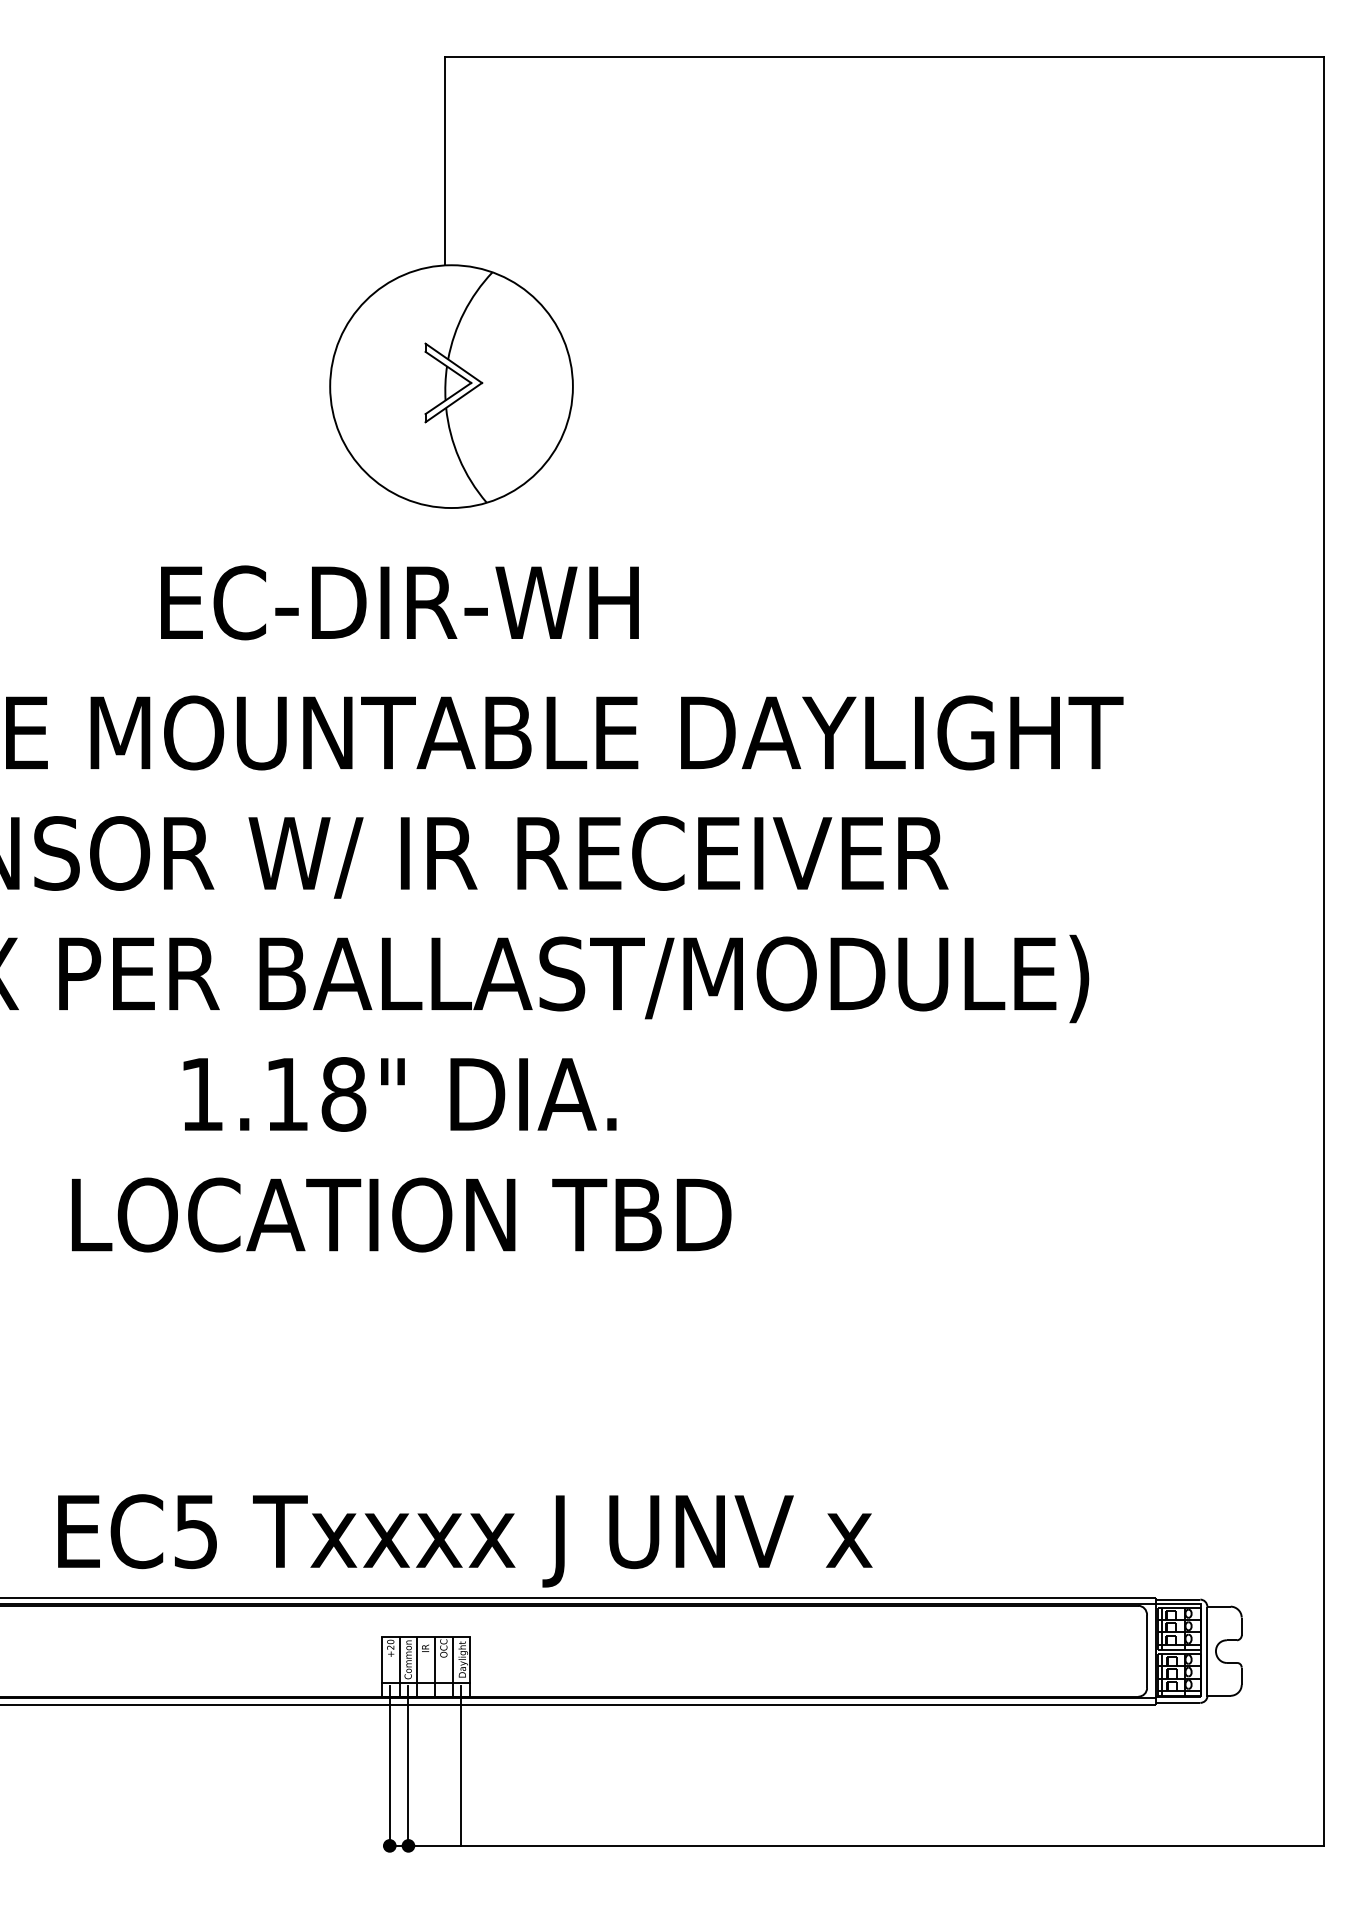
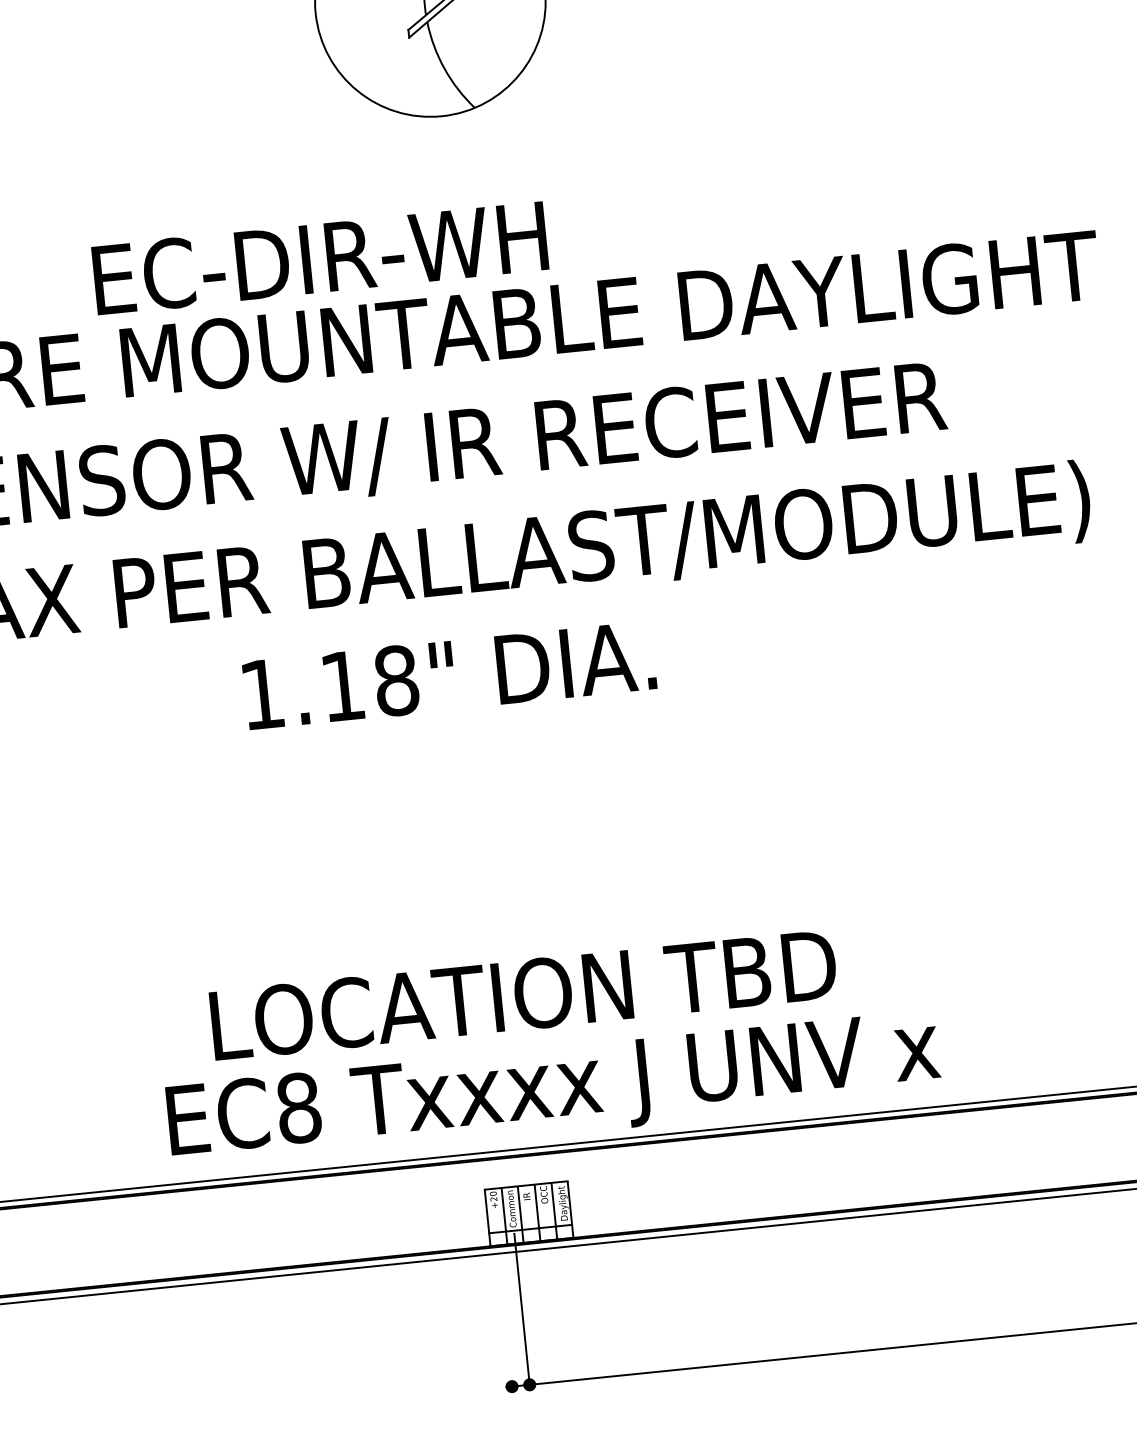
text: (399, 602) -> (319, 258), moved
text: (401, 1214) -> (523, 994), moved
text: (196, 1531) -> (299, 1108), EC5 -> EC8
line: (389, 1765) -> (504, 1310), removed
line: (461, 1765) -> (572, 1303), removed

